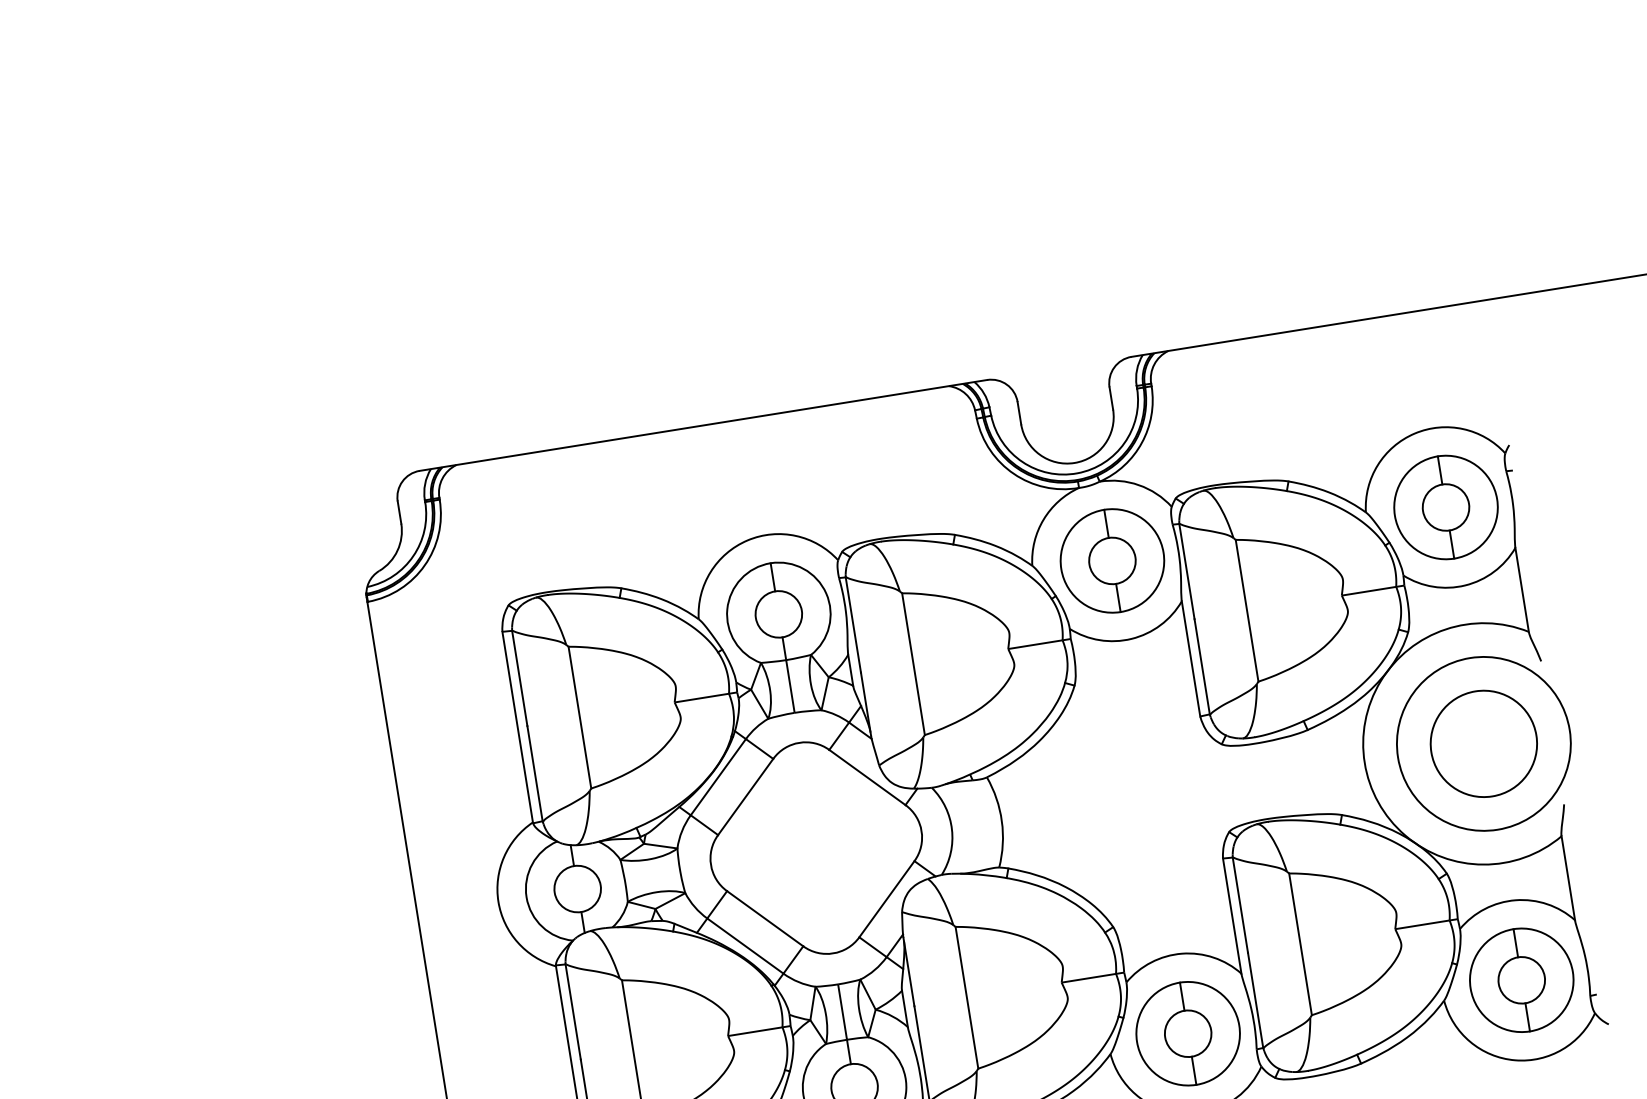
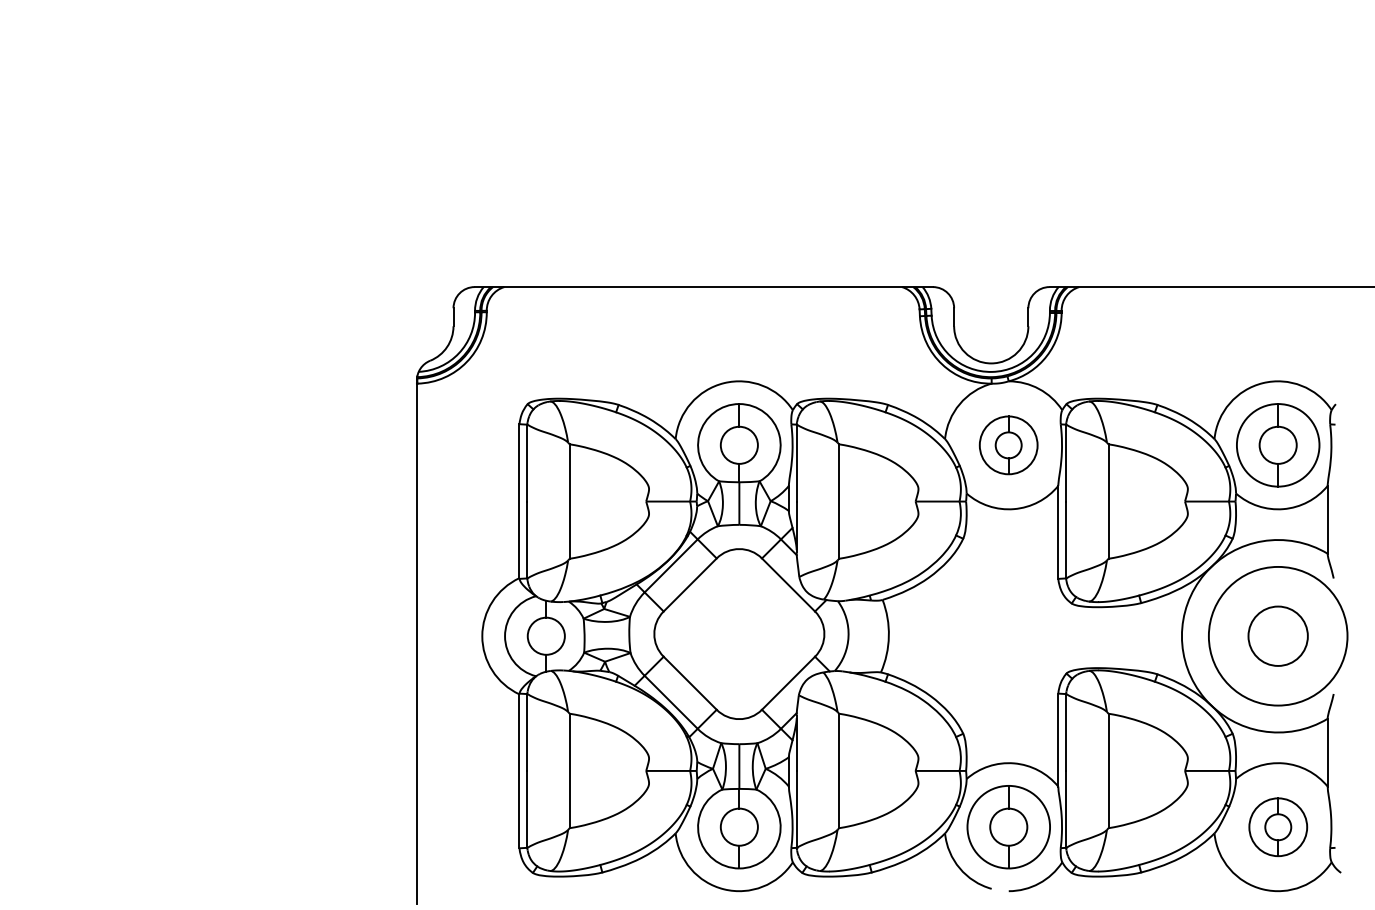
part: (1112, 561) -> (1008, 445), size x0.7
circle: (1482, 743) -> (1277, 635), size x0.7
part: (1522, 980) -> (1278, 827), size x0.7

